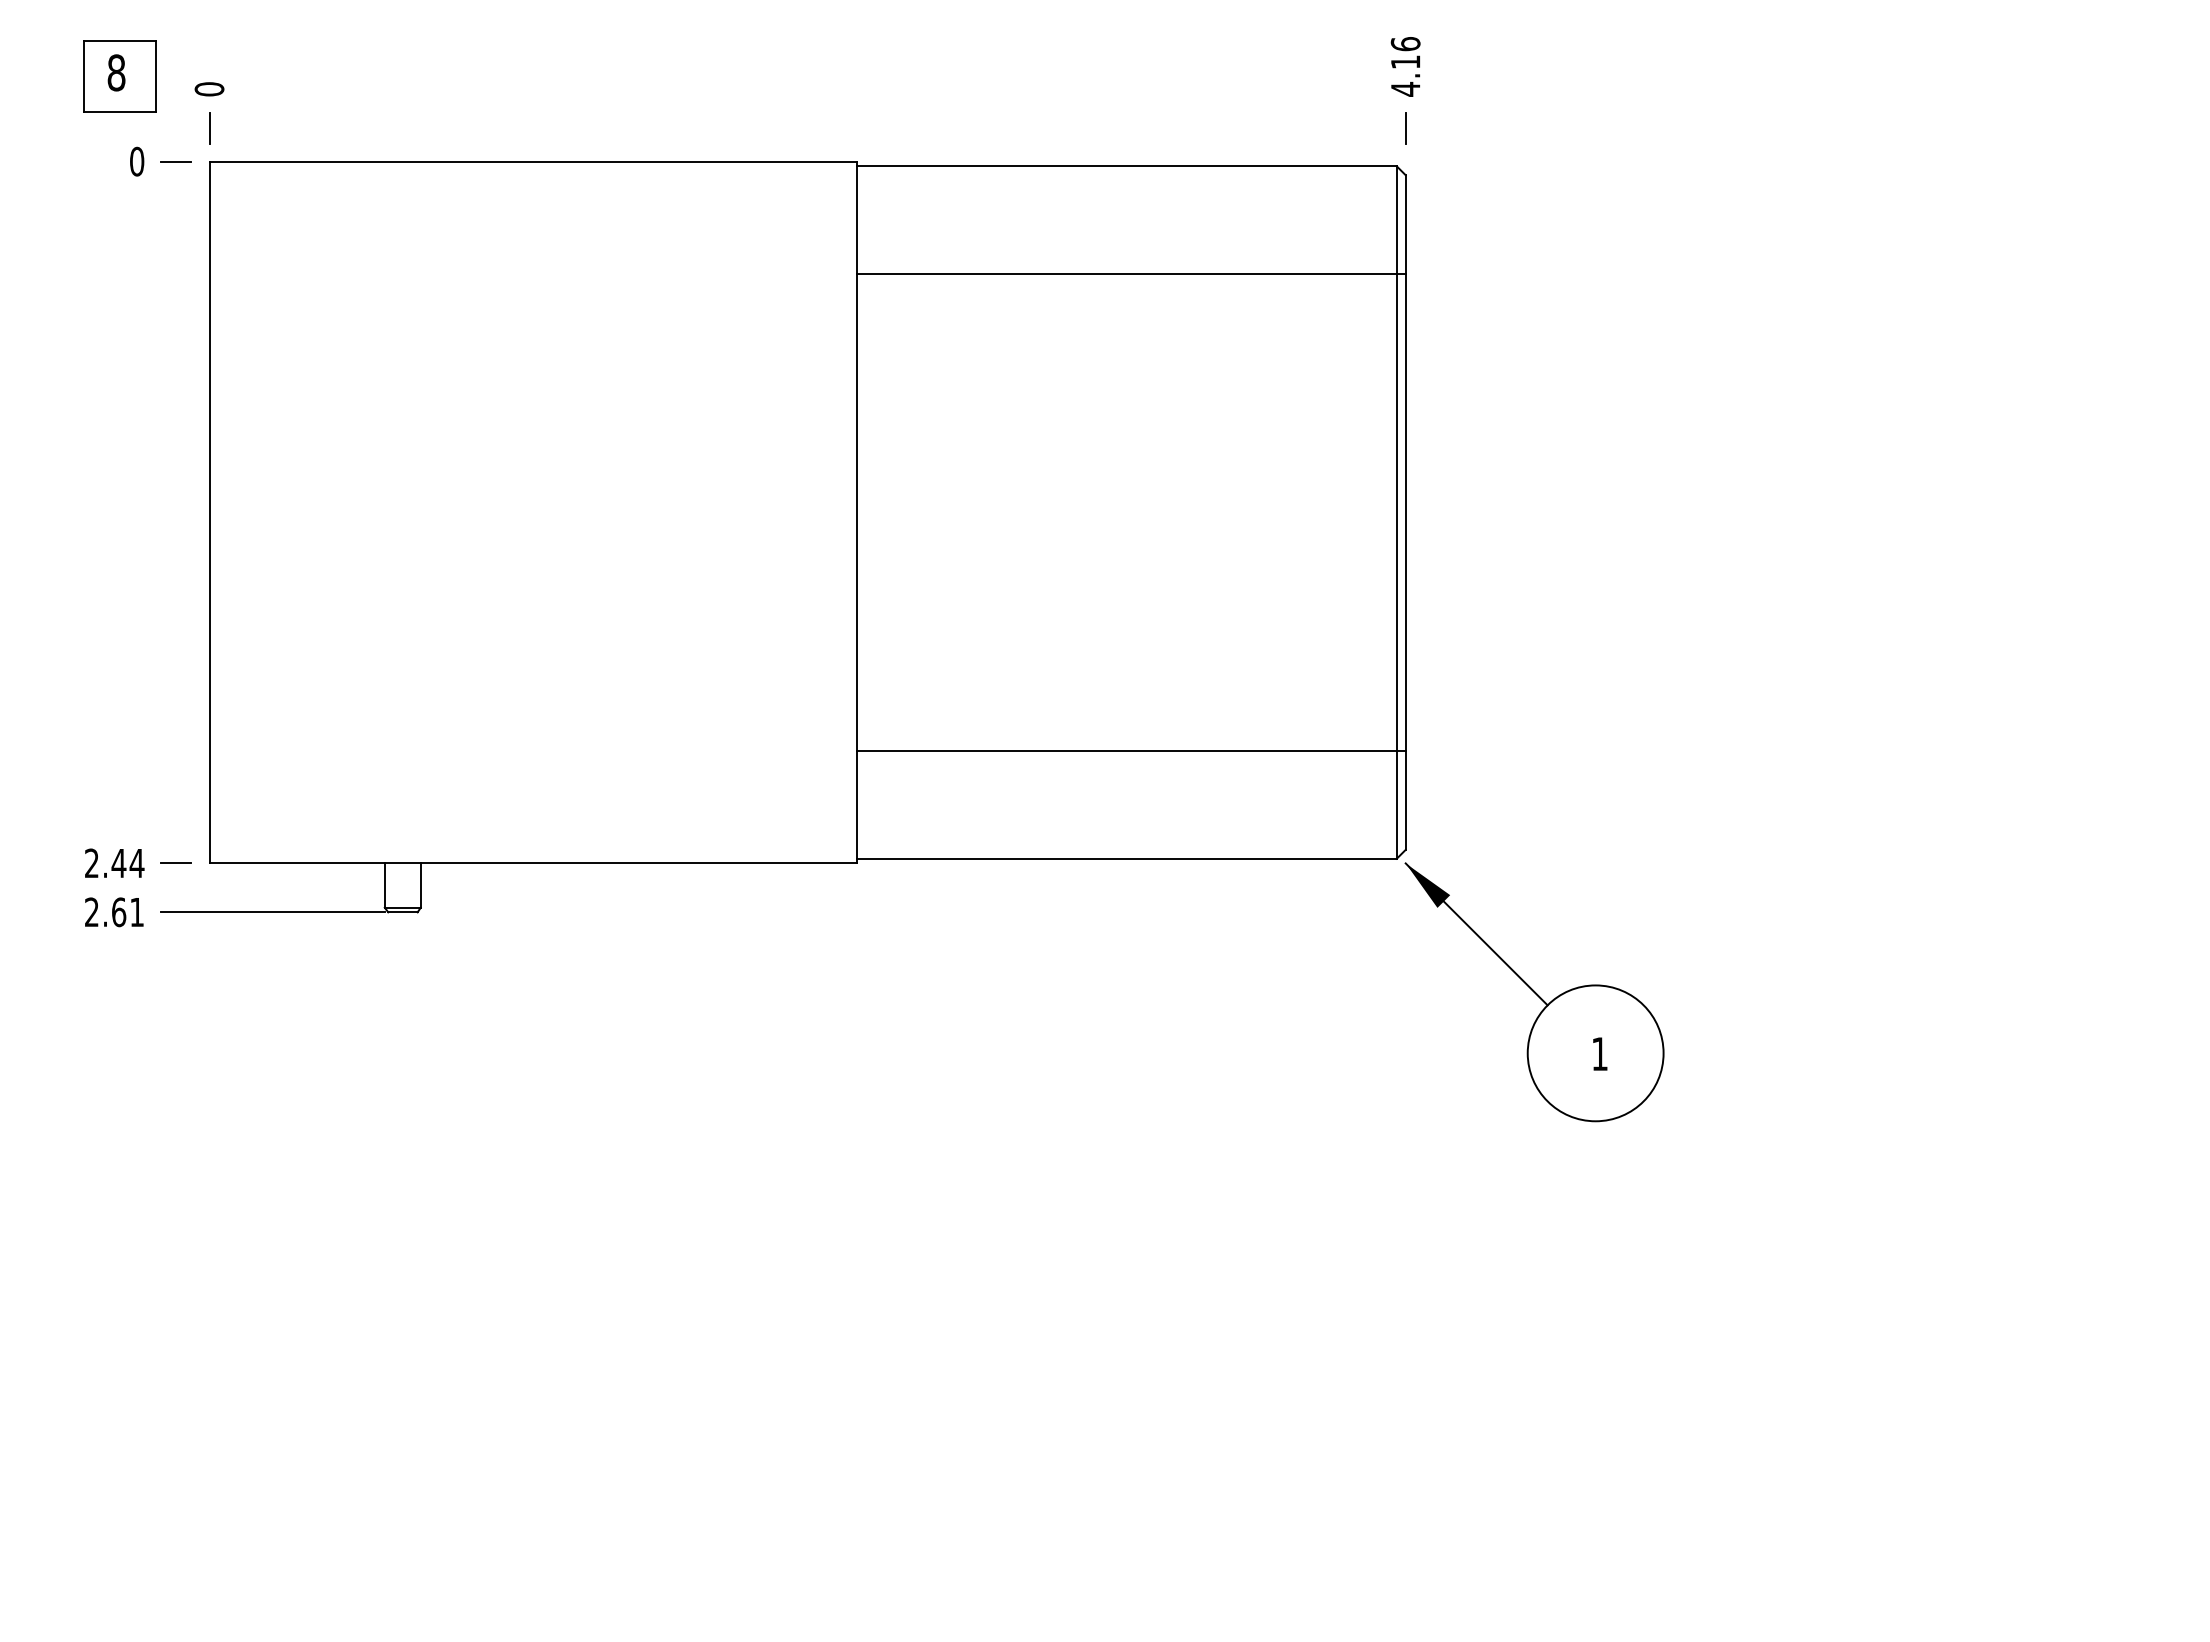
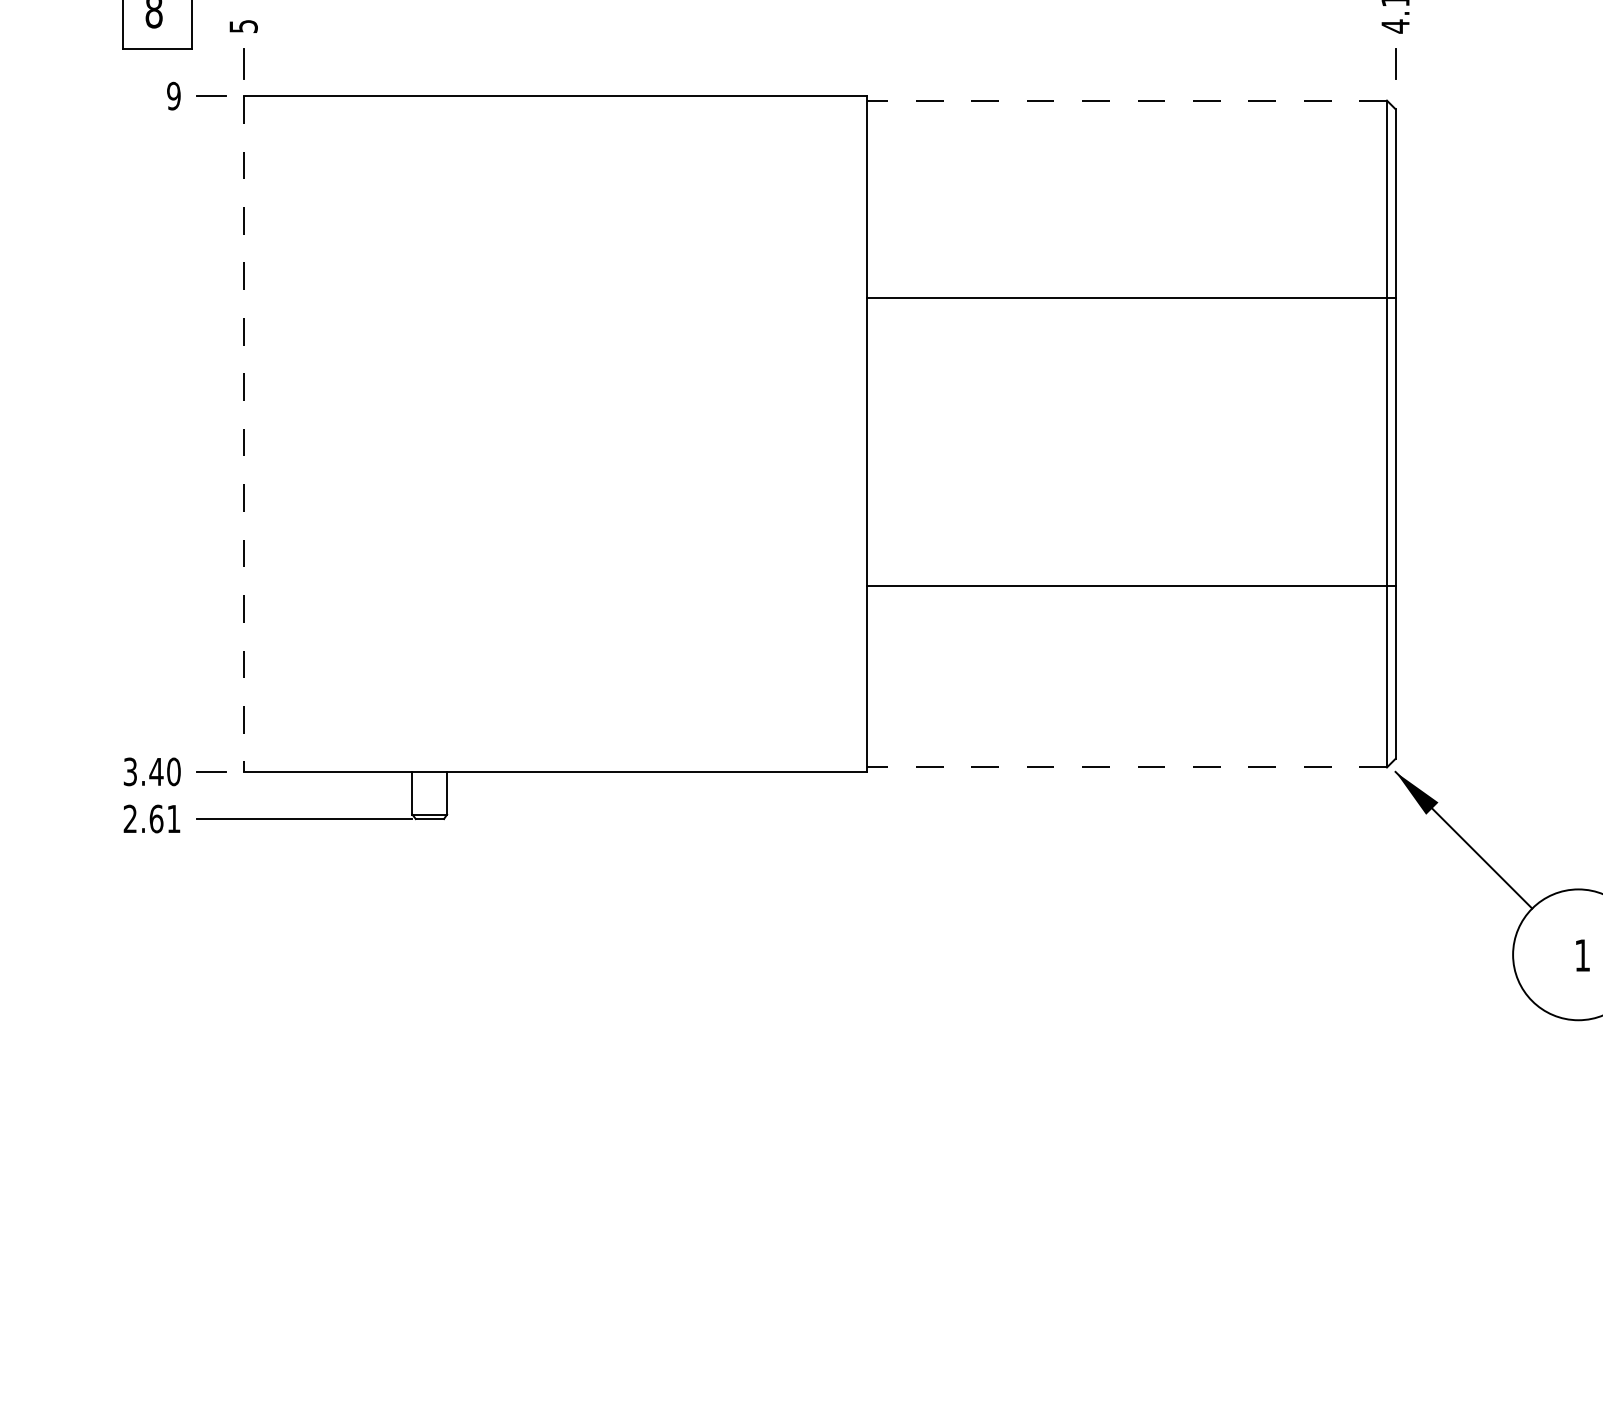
text: (209, 89) -> (243, 26), 0 -> 5
text: (137, 161) -> (174, 95), 0 -> 9
line: (1126, 166) -> (1126, 100), solid -> dashed
line: (1131, 274) -> (1131, 298), moved
line: (209, 512) -> (243, 433), solid -> dashed
line: (1131, 750) -> (1131, 585), moved
line: (1126, 858) -> (1126, 767), solid -> dashed
text: (114, 863) -> (152, 772), 2.44 -> 3.40

